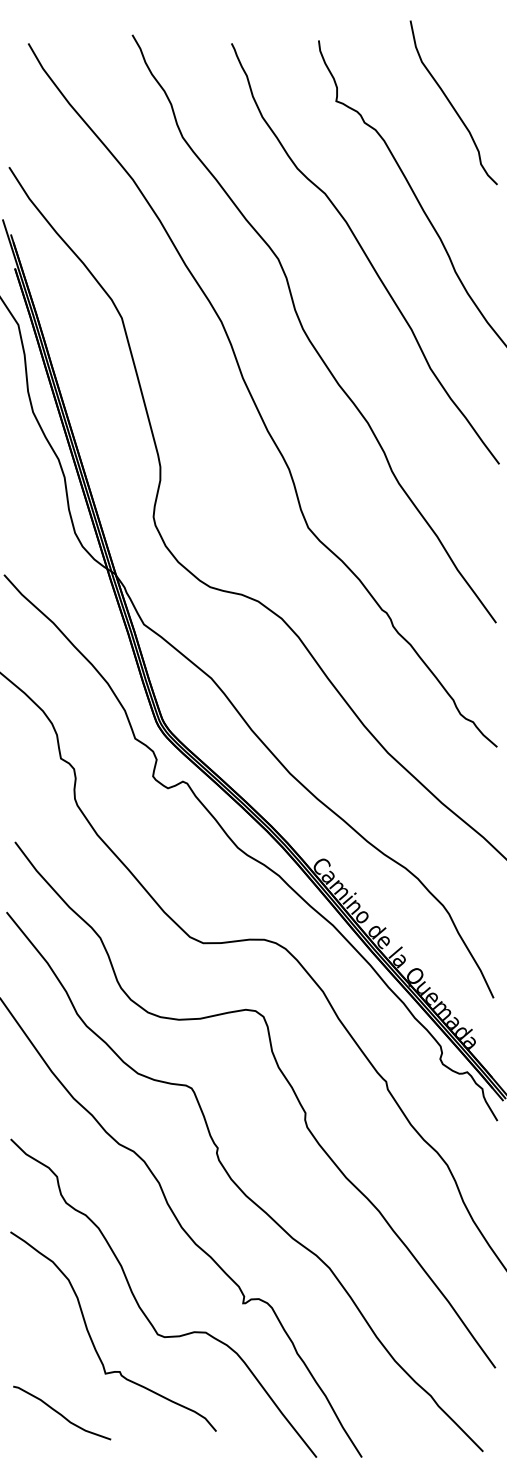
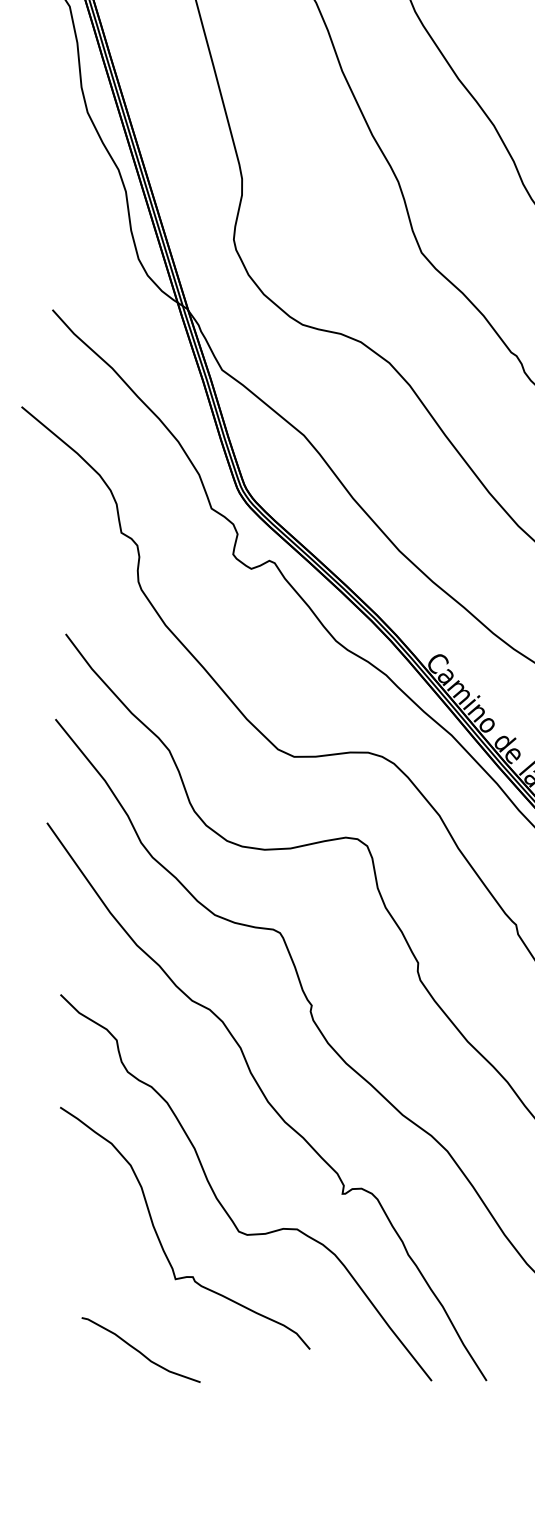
part: (62, 1412) -> (141, 1349), moved

